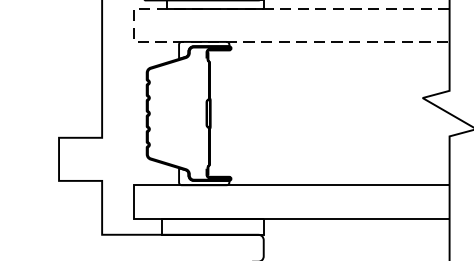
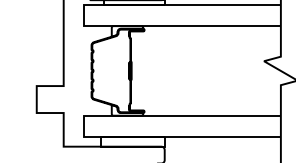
line: (133, 26) -> (83, 16), dashed -> solid

